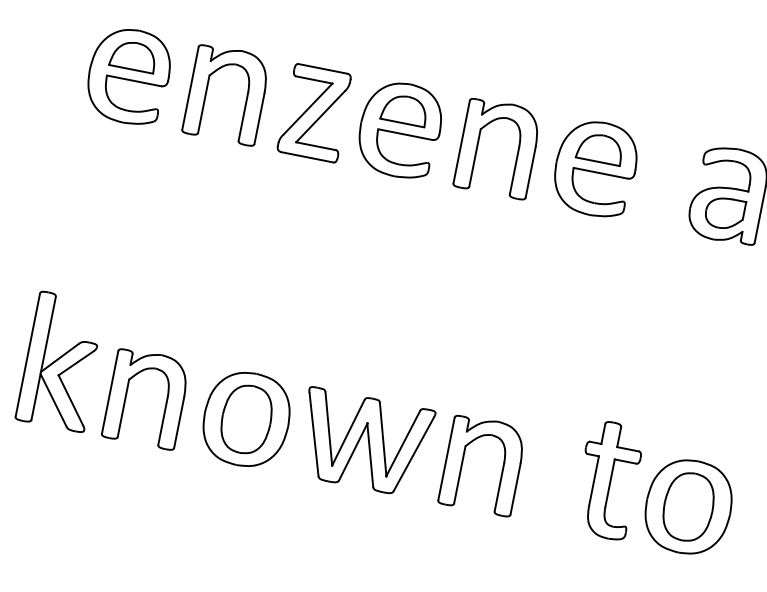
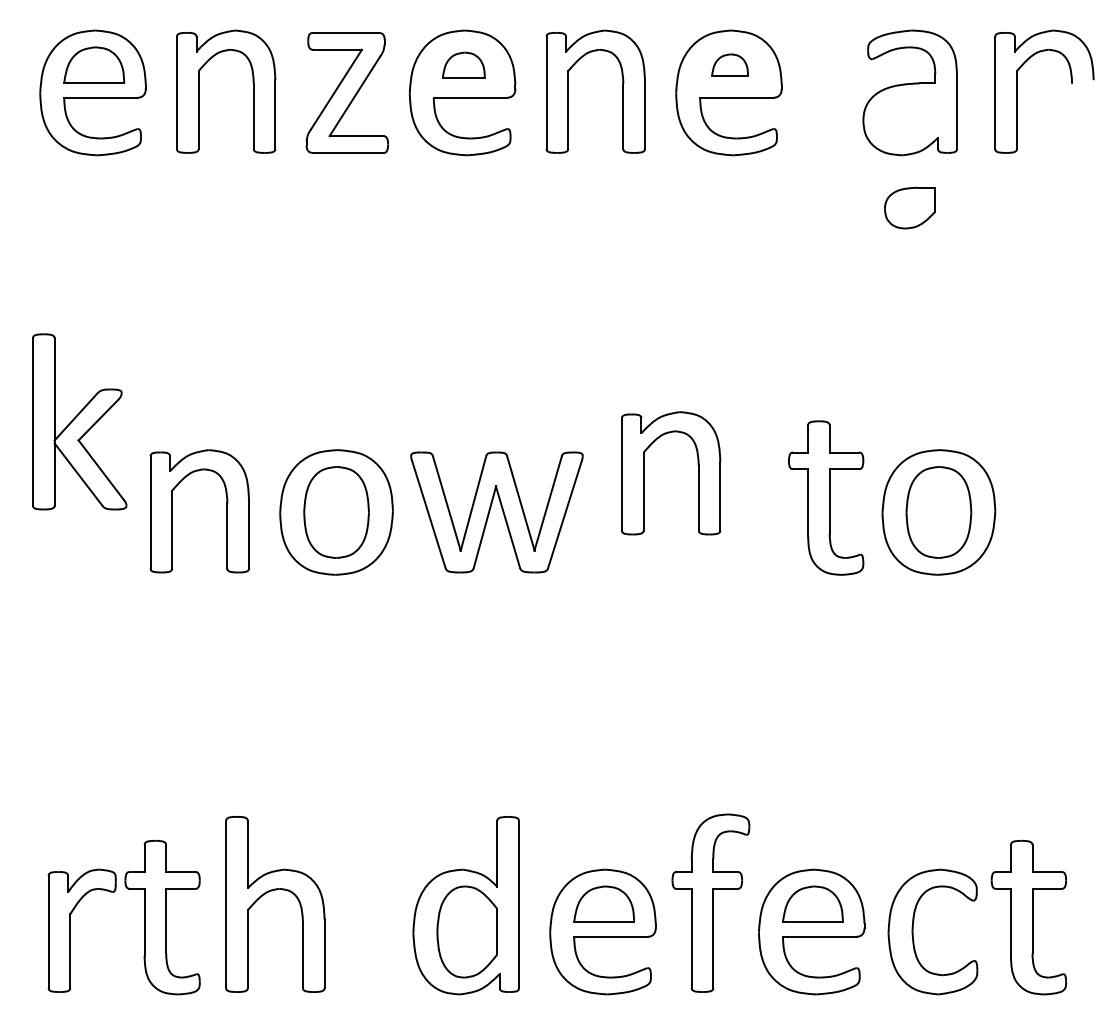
part: (404, 109) -> (463, 64), size x0.7
part: (600, 147) -> (729, 64), size x0.6
part: (724, 212) -> (909, 207), moved
part: (62, 361) -> (79, 421), moved
part: (463, 461) -> (644, 473), moved

